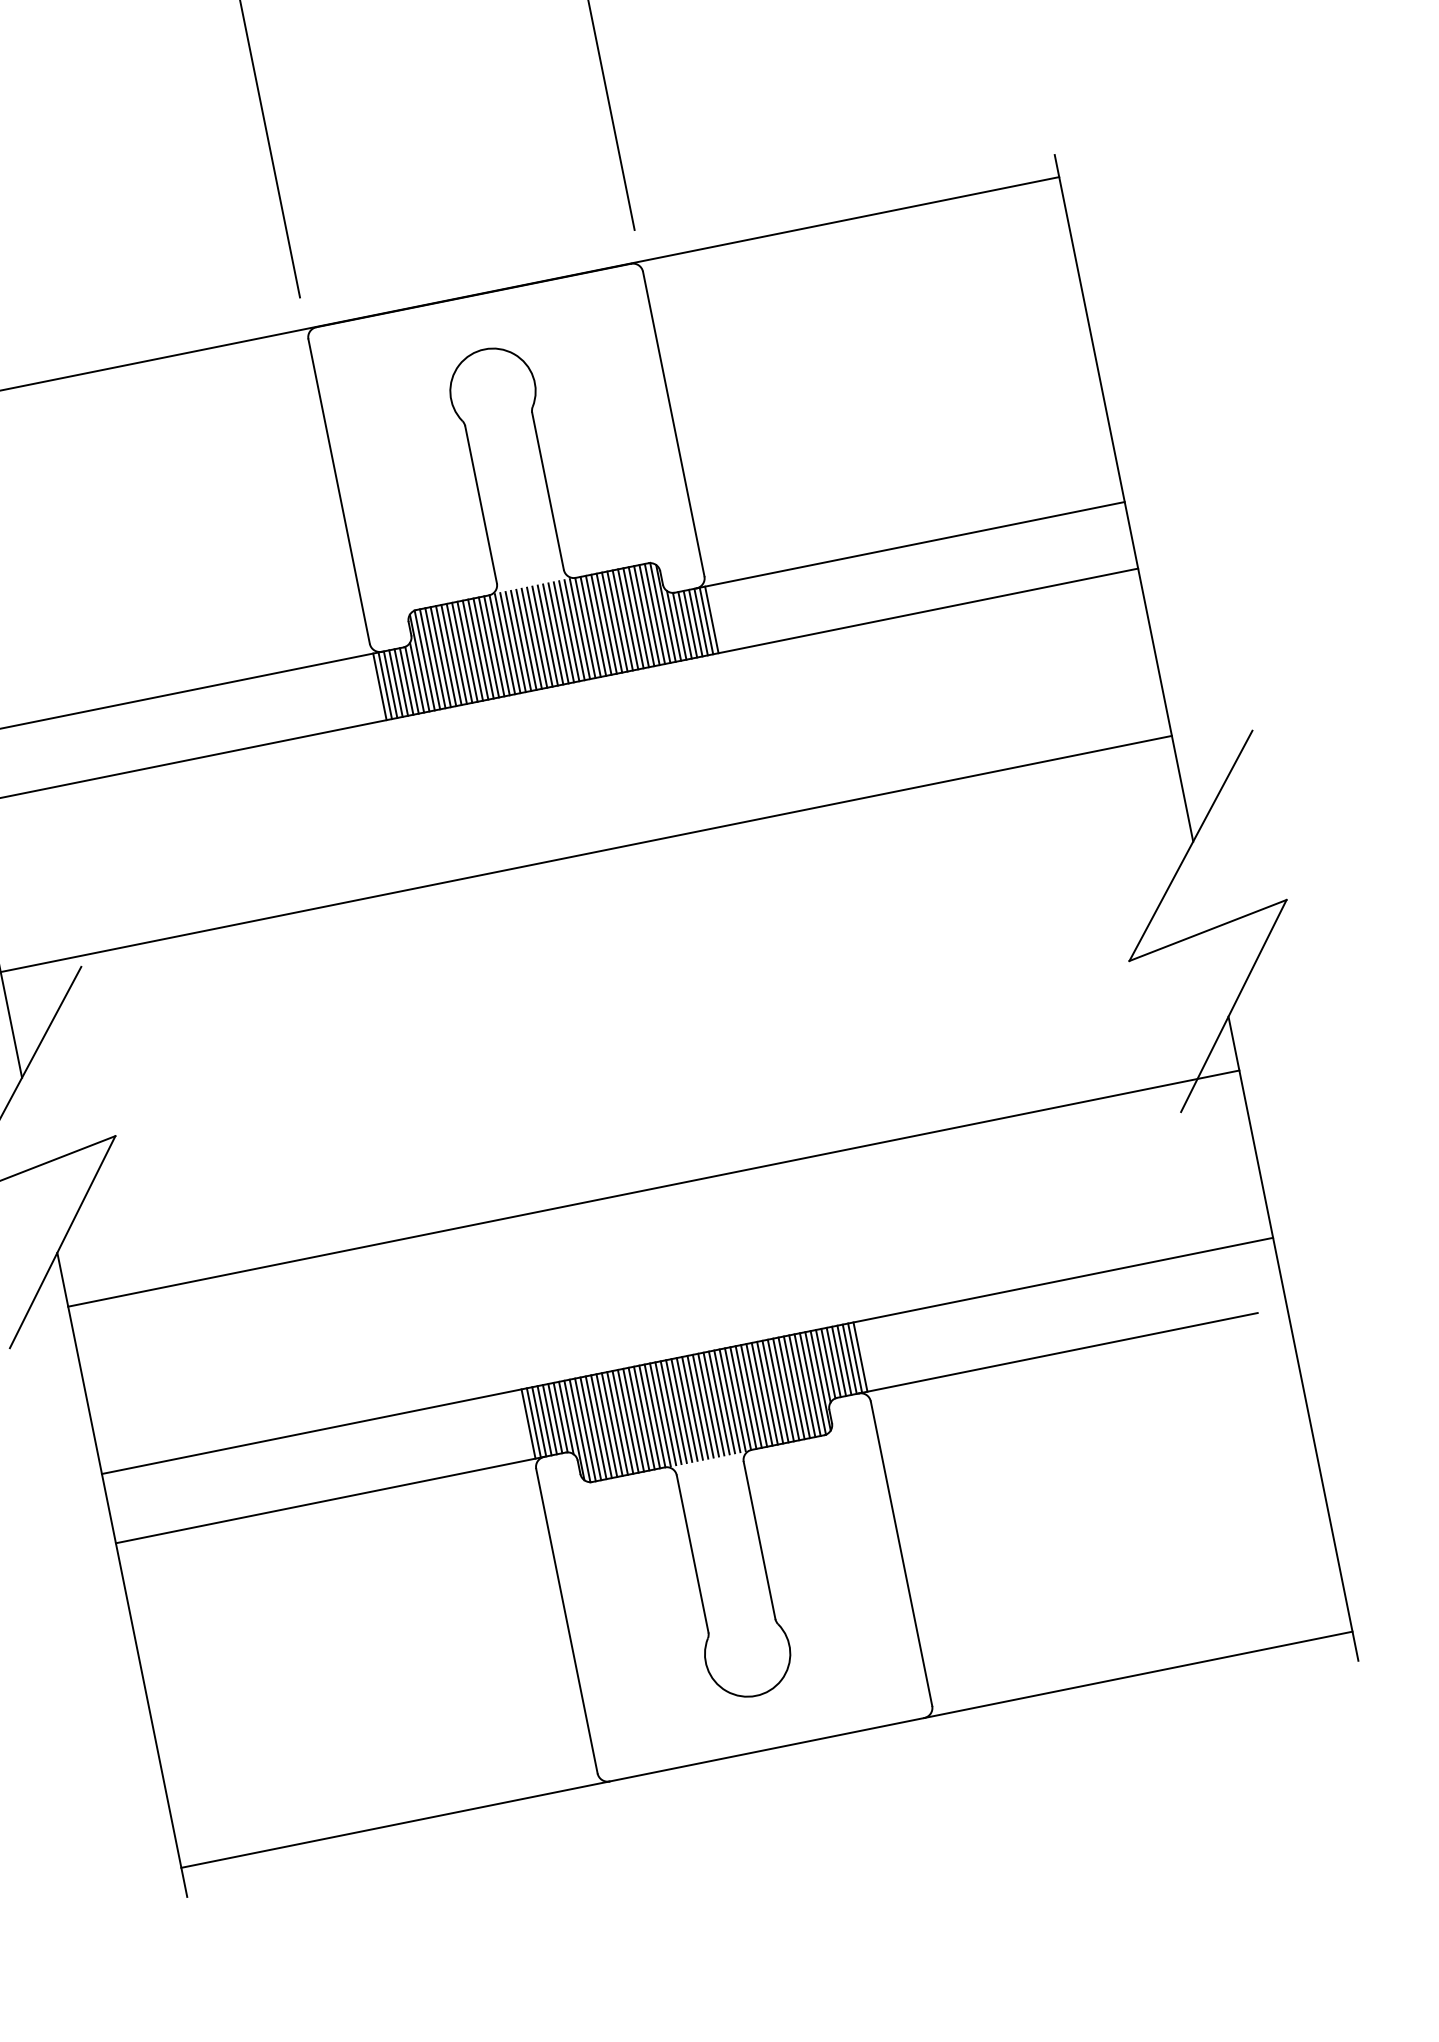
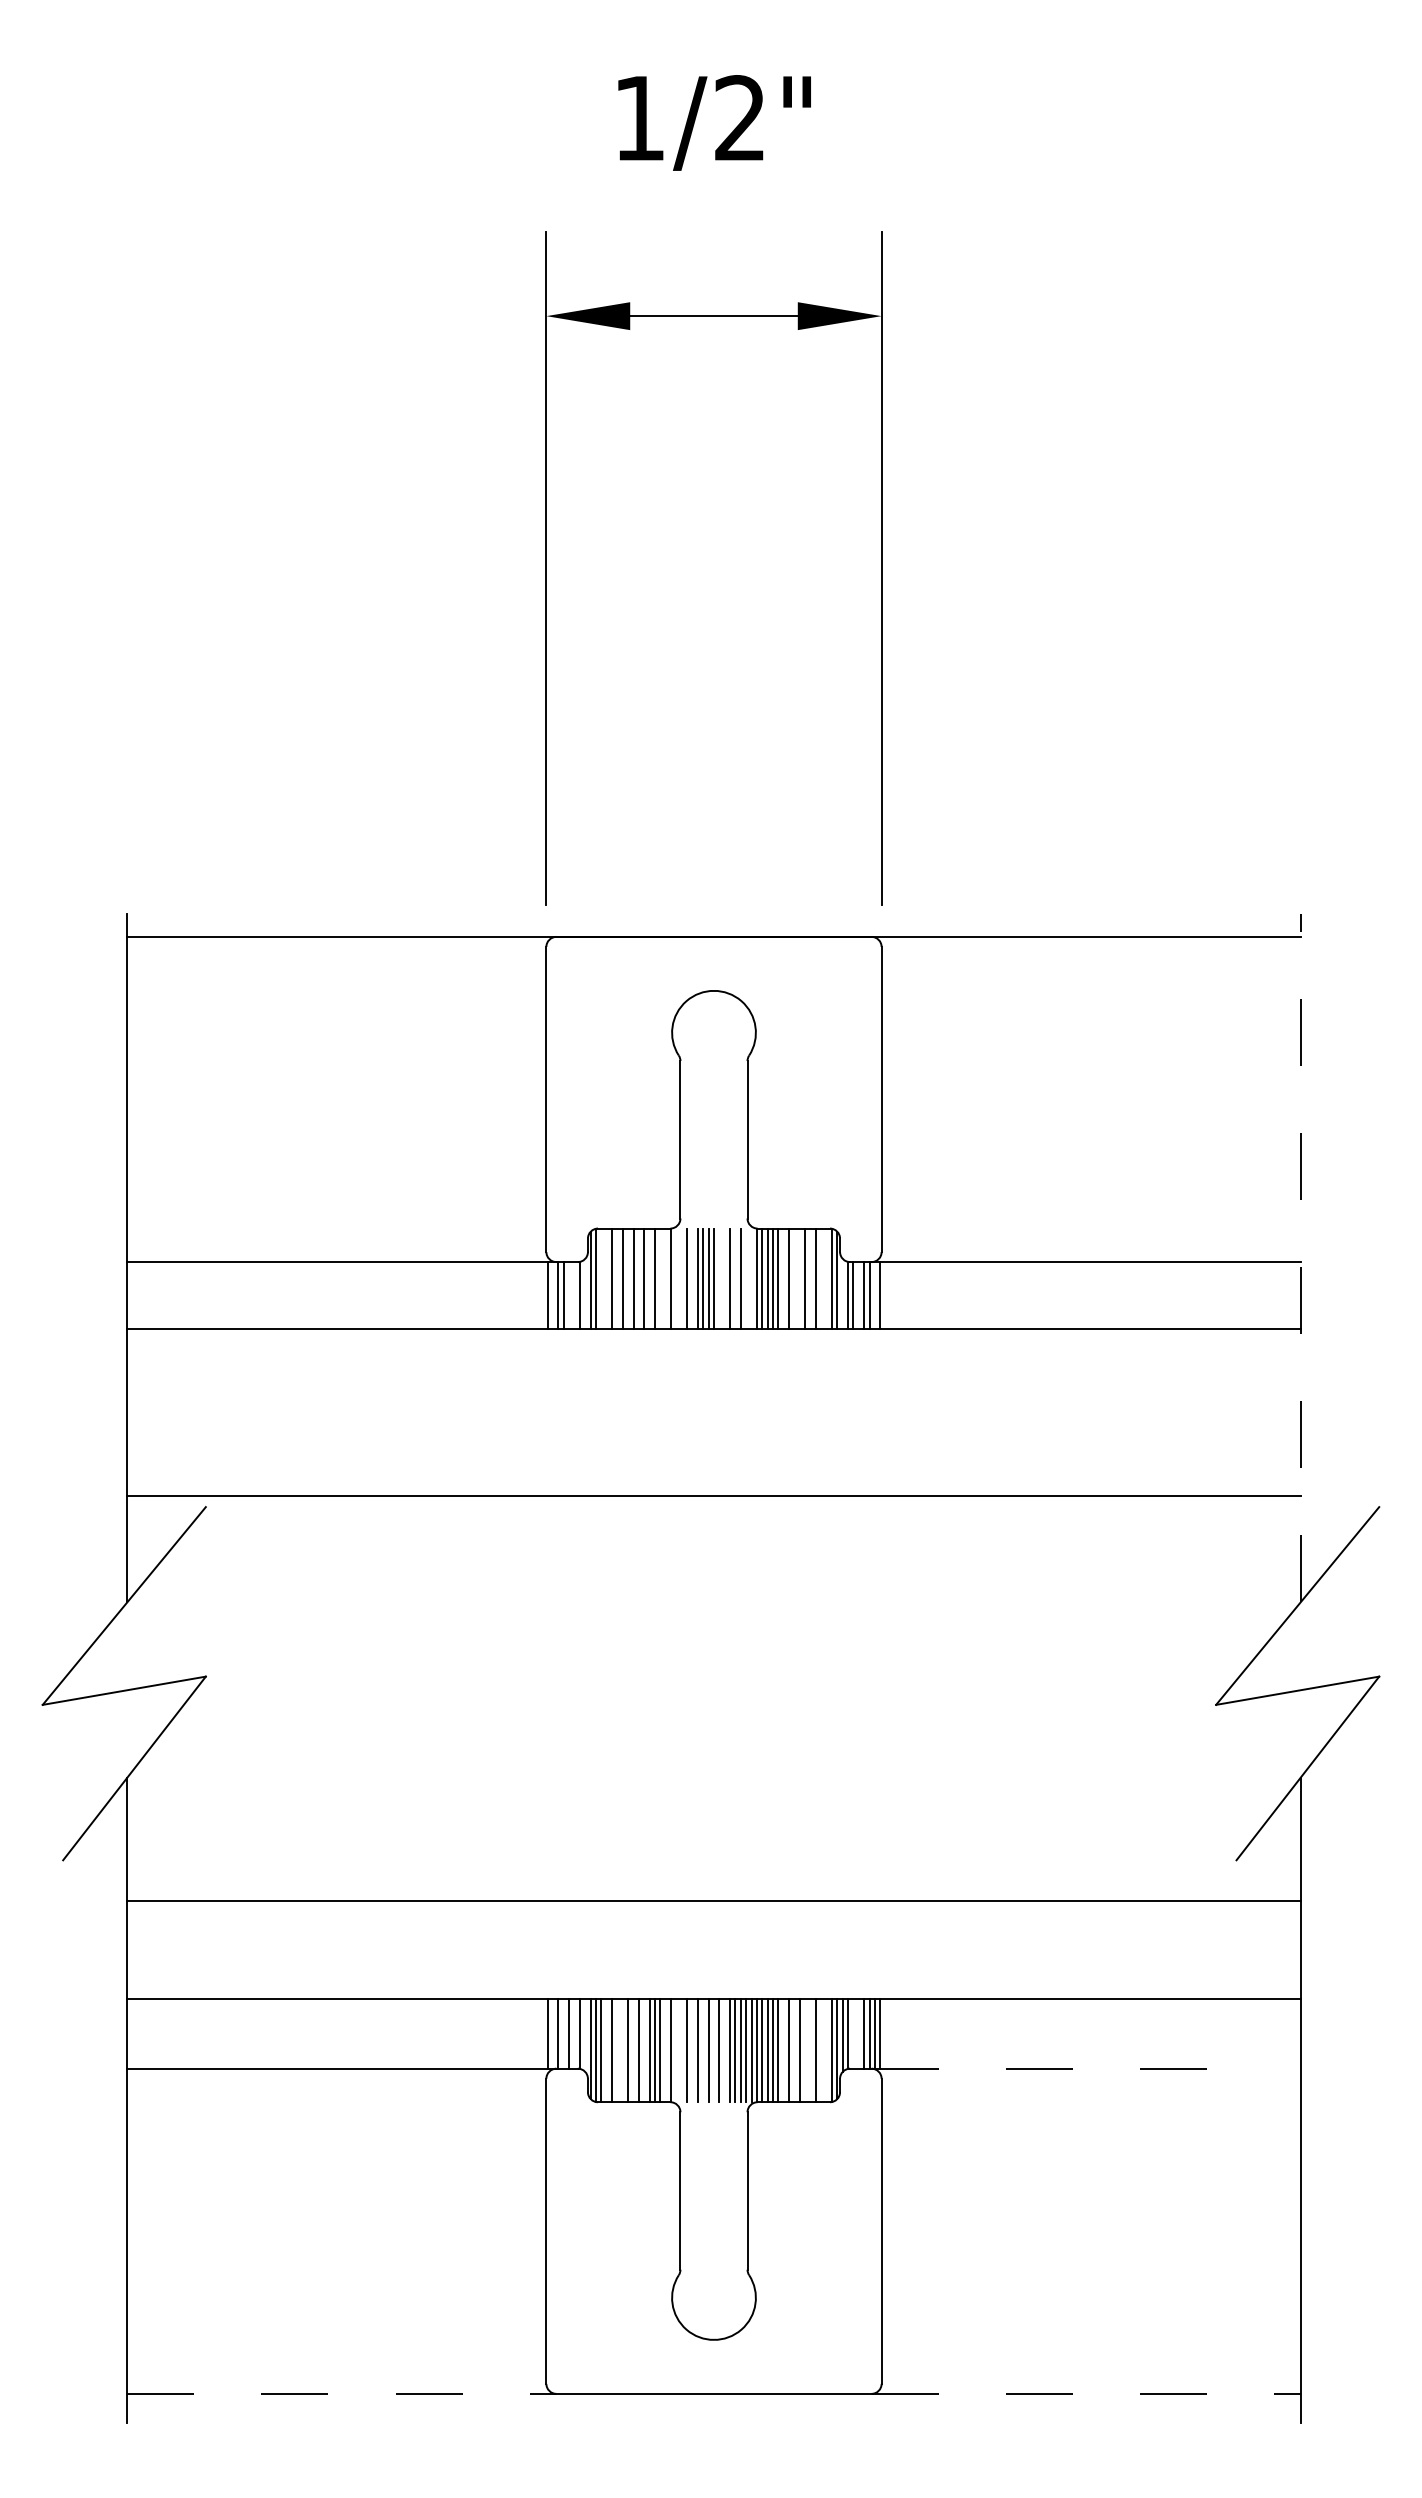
line: (1123, 498) -> (1300, 1258), solid -> dashed
line: (654, 613) -> (826, 1278), removed
line: (649, 614) -> (821, 1278), removed
line: (638, 617) -> (810, 1278), removed
line: (627, 619) -> (799, 1278), removed
line: (622, 620) -> (794, 1278), removed
line: (706, 621) -> (874, 1295), removed
line: (611, 622) -> (783, 1278), removed
line: (690, 624) -> (858, 1295), removed
line: (673, 625) -> (842, 1293), removed
line: (579, 628) -> (751, 1278), removed
line: (574, 629) -> (746, 1278), removed
line: (563, 632) -> (735, 1278), removed
line: (552, 634) -> (724, 1278), removed
line: (547, 635) -> (719, 1278), removed
line: (521, 640) -> (692, 1278), removed
line: (510, 643) -> (681, 1278), removed
line: (505, 644) -> (676, 1278), removed
line: (494, 646) -> (665, 1278), removed
line: (489, 647) -> (660, 1278), removed
line: (478, 649) -> (649, 1278), removed
line: (467, 651) -> (638, 1278), removed
line: (457, 653) -> (628, 1278), removed
line: (446, 655) -> (617, 1278), removed
line: (435, 658) -> (606, 1278), removed
line: (430, 659) -> (601, 1278), removed
line: (417, 677) -> (585, 1293), removed
line: (406, 681) -> (574, 1295), removed
line: (401, 682) -> (569, 1295), removed
line: (385, 685) -> (553, 1295), removed
line: (653, 1188) -> (713, 1900), moved
line: (1058, 1353) -> (1071, 2068), solid -> dashed
line: (838, 1360) -> (858, 2033), removed
line: (833, 1361) -> (853, 2033), removed
line: (810, 1384) -> (826, 2050), removed
line: (805, 1385) -> (821, 2050), removed
line: (794, 1387) -> (810, 2050), removed
line: (789, 1388) -> (805, 2050), removed
line: (778, 1390) -> (794, 2050), removed
line: (767, 1393) -> (783, 2050), removed
line: (708, 1404) -> (724, 2050), removed
line: (698, 1406) -> (714, 2050), removed
line: (687, 1409) -> (703, 2050), removed
line: (676, 1411) -> (692, 2050), removed
line: (665, 1413) -> (681, 2050), removed
line: (660, 1414) -> (676, 2050), removed
line: (649, 1416) -> (665, 2050), removed
line: (566, 1417) -> (585, 2035), removed
line: (555, 1418) -> (574, 2033), removed
line: (544, 1420) -> (563, 2033), removed
line: (628, 1421) -> (644, 2050), removed
line: (534, 1422) -> (553, 2033), removed
line: (617, 1423) -> (633, 2050), removed
line: (606, 1425) -> (622, 2050), removed
line: (601, 1426) -> (617, 2050), removed
line: (590, 1428) -> (606, 2050), removed
line: (1138, 1674) -> (1086, 2393), solid -> dashed
line: (395, 1824) -> (341, 2393), solid -> dashed

